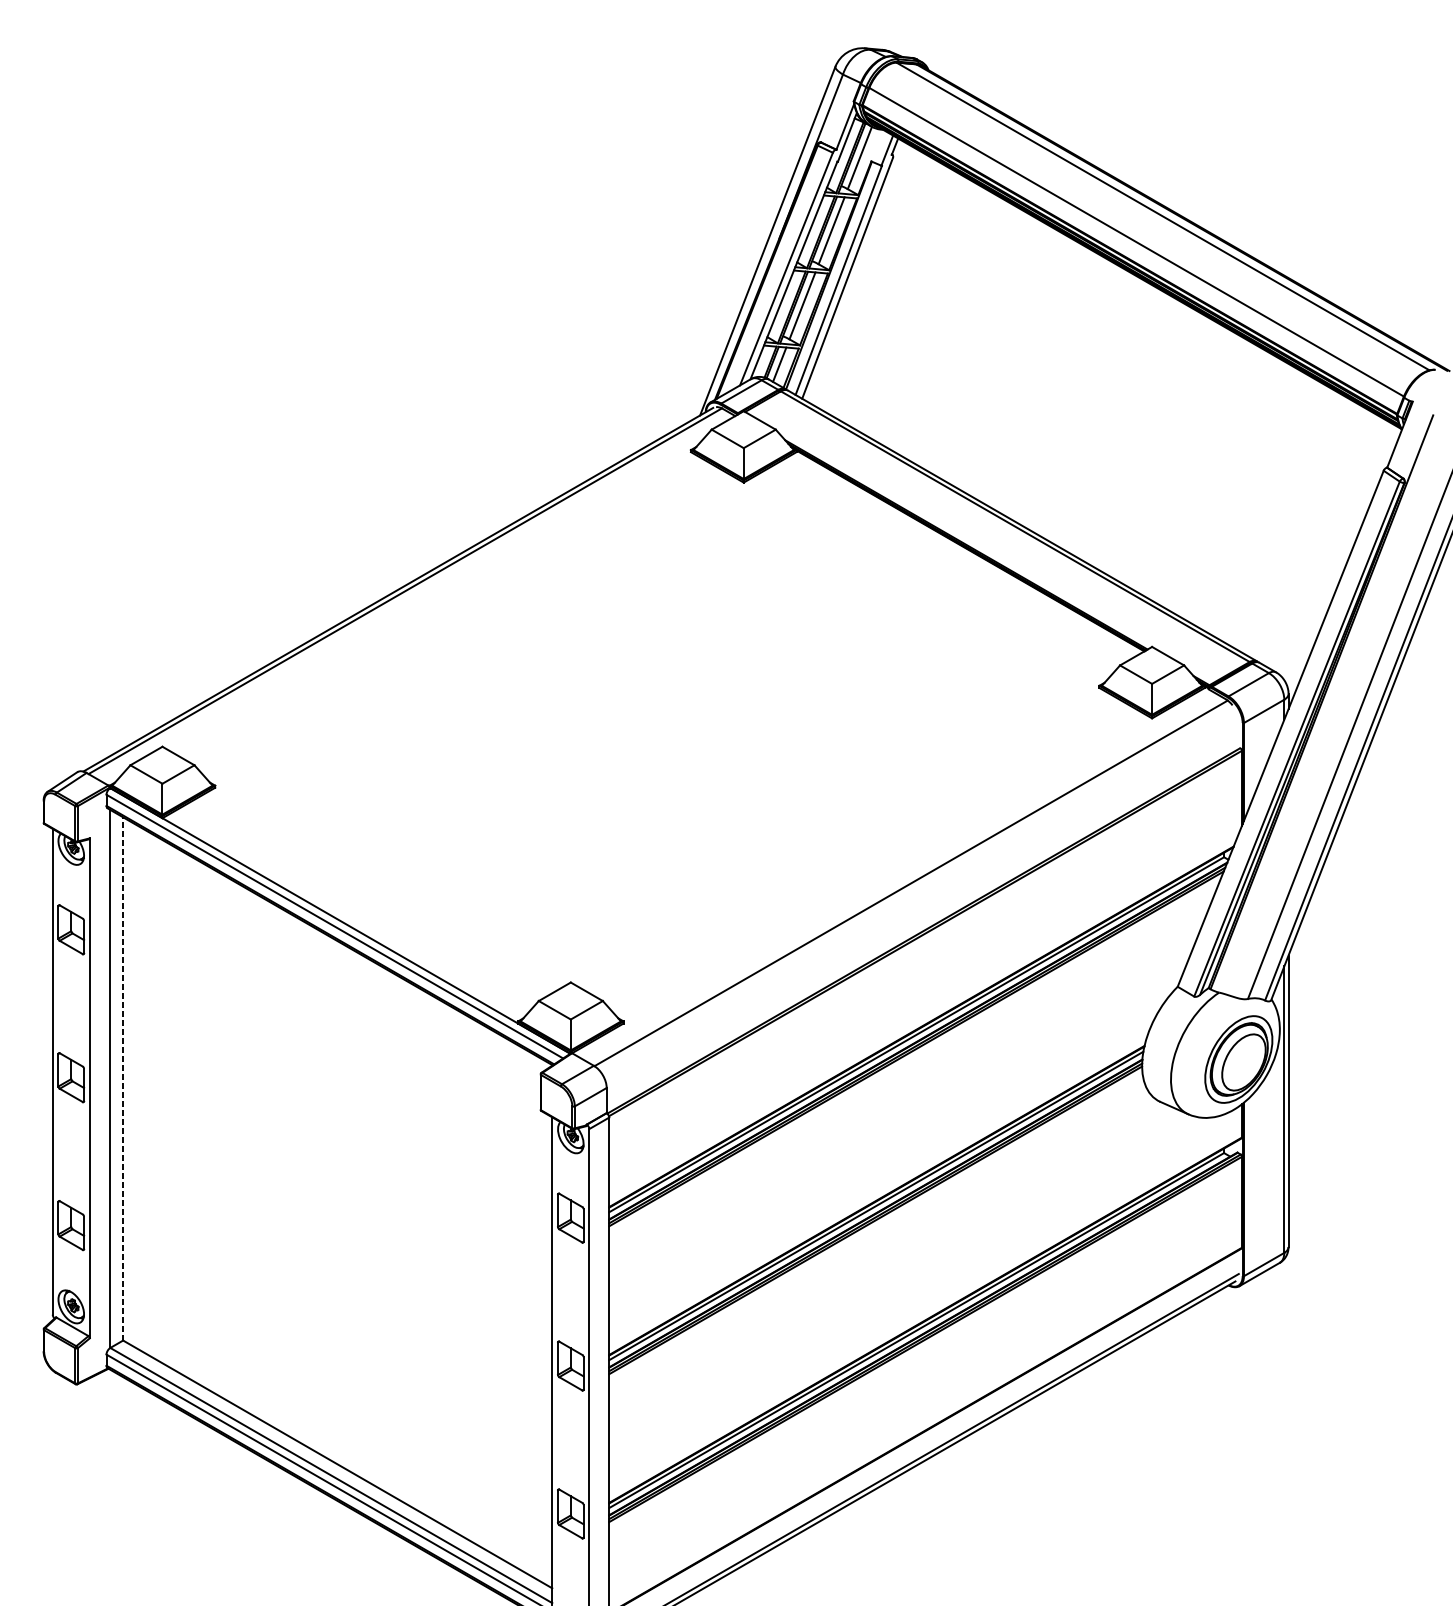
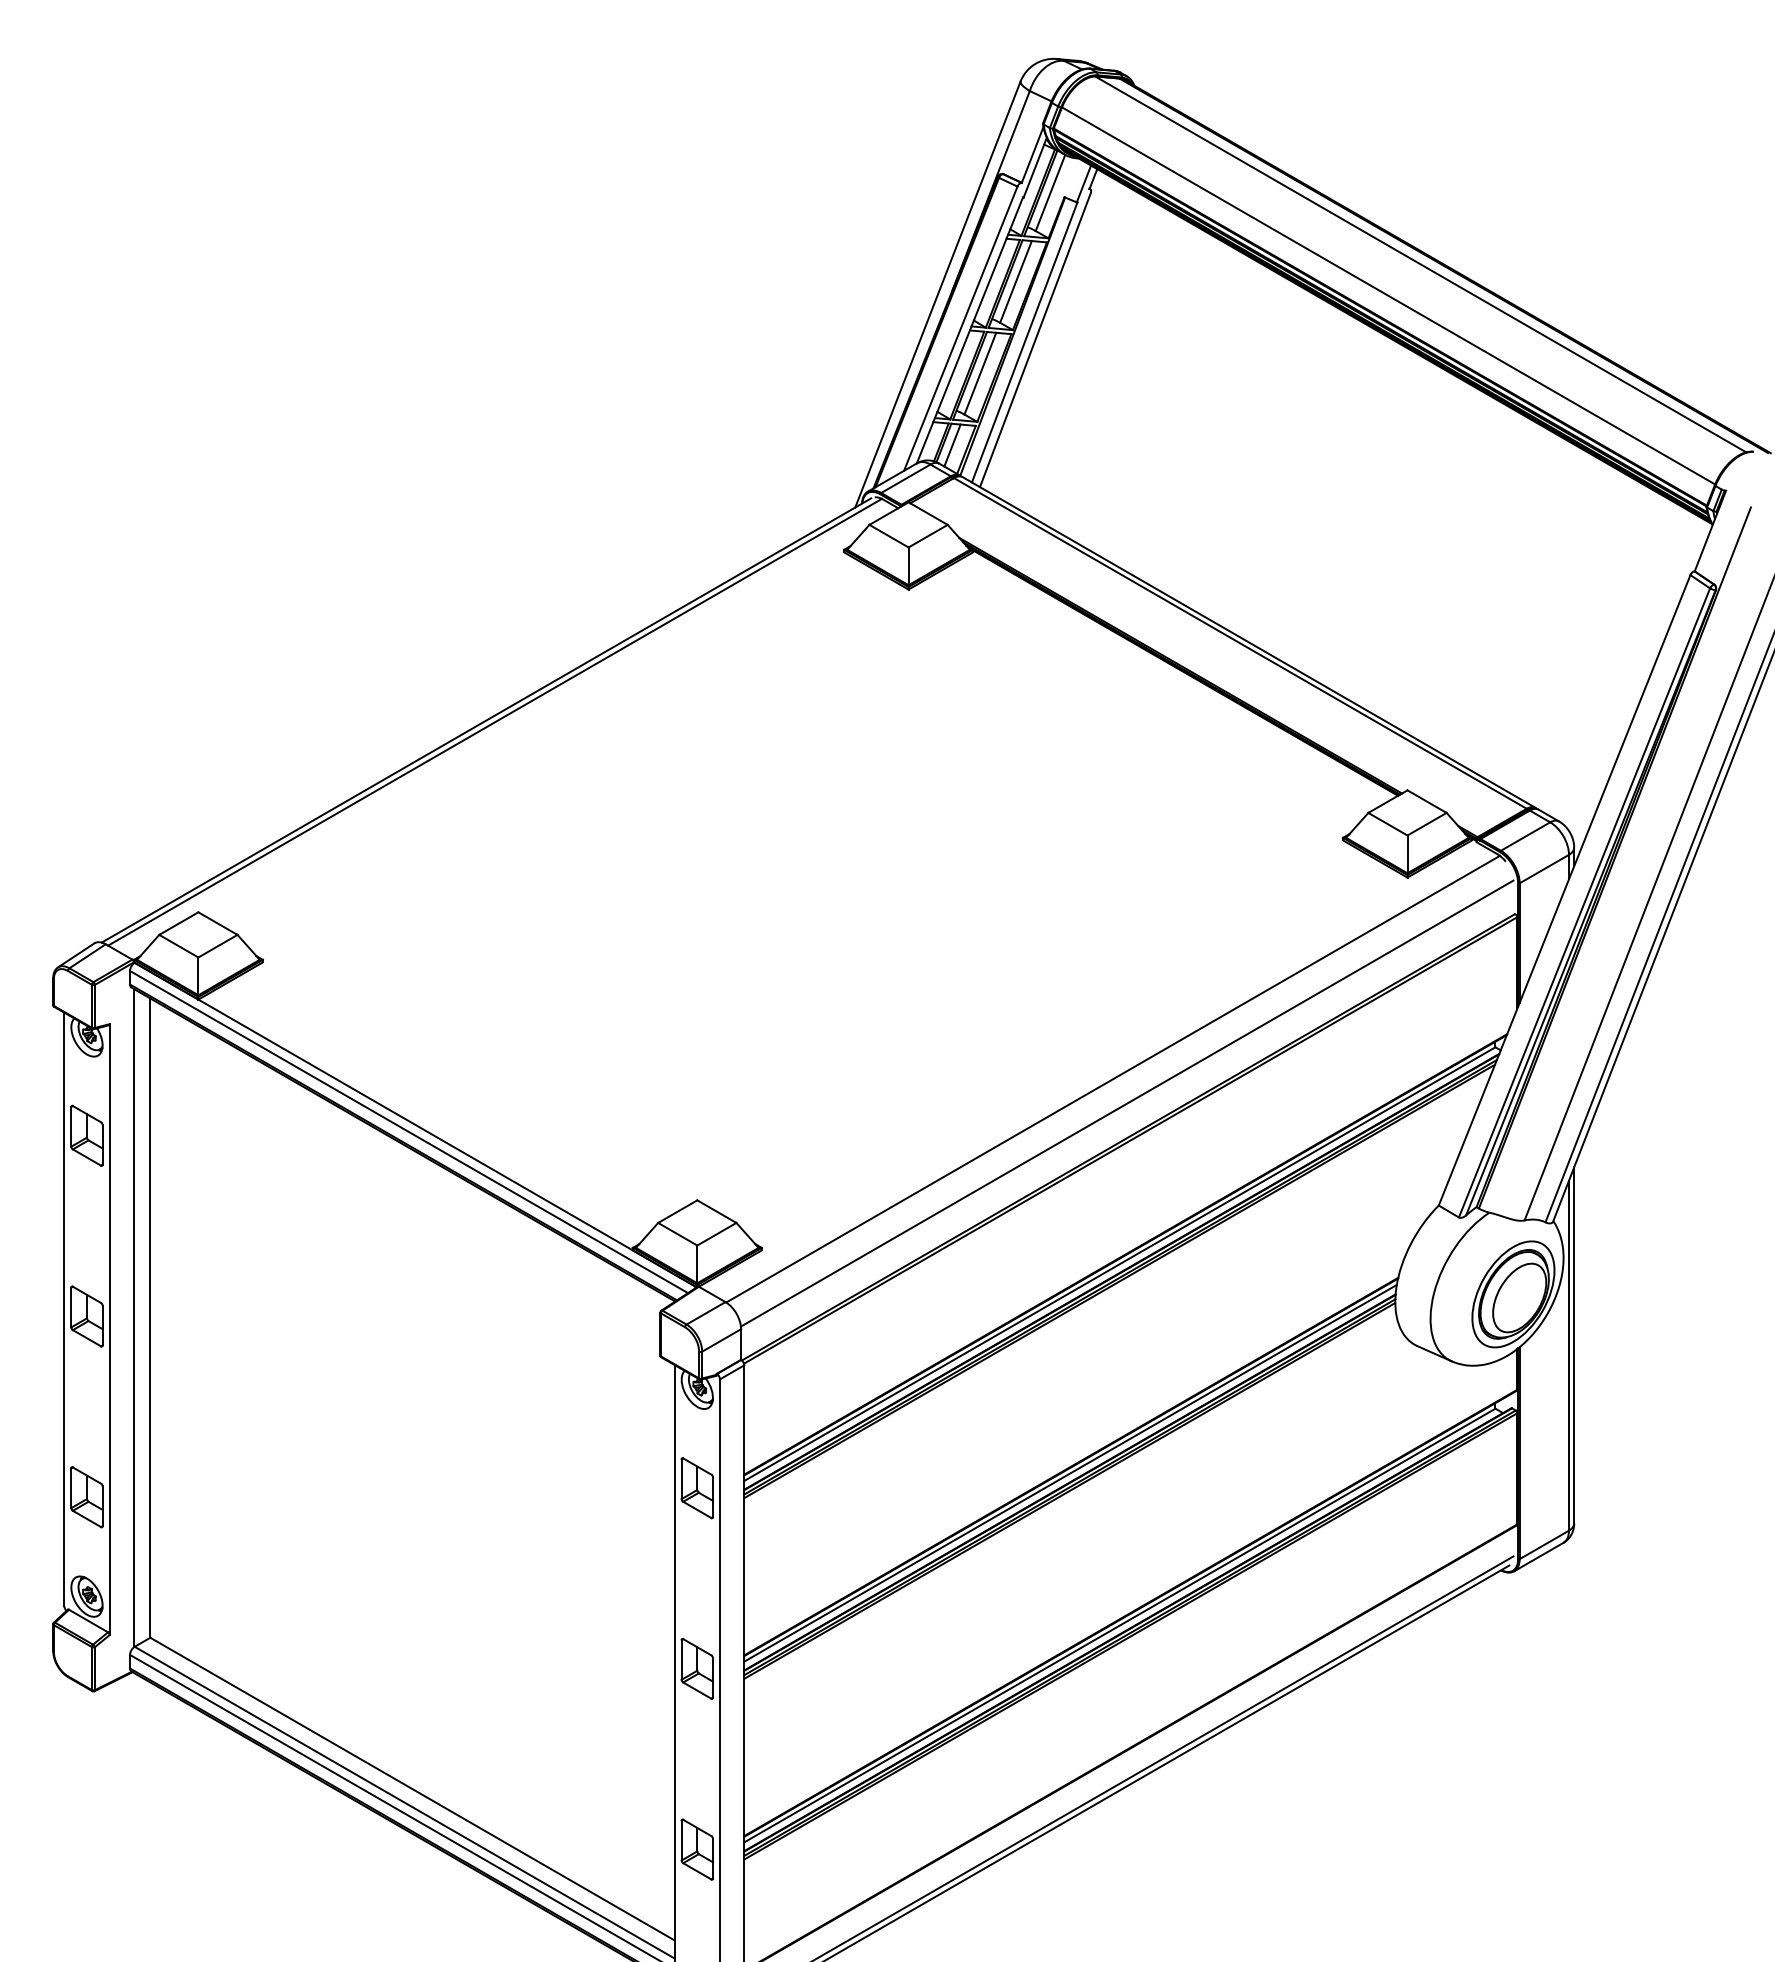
line: (922, 903) -> (1126, 1103), added
line: (122, 1078) -> (149, 1317), dashed -> solid

